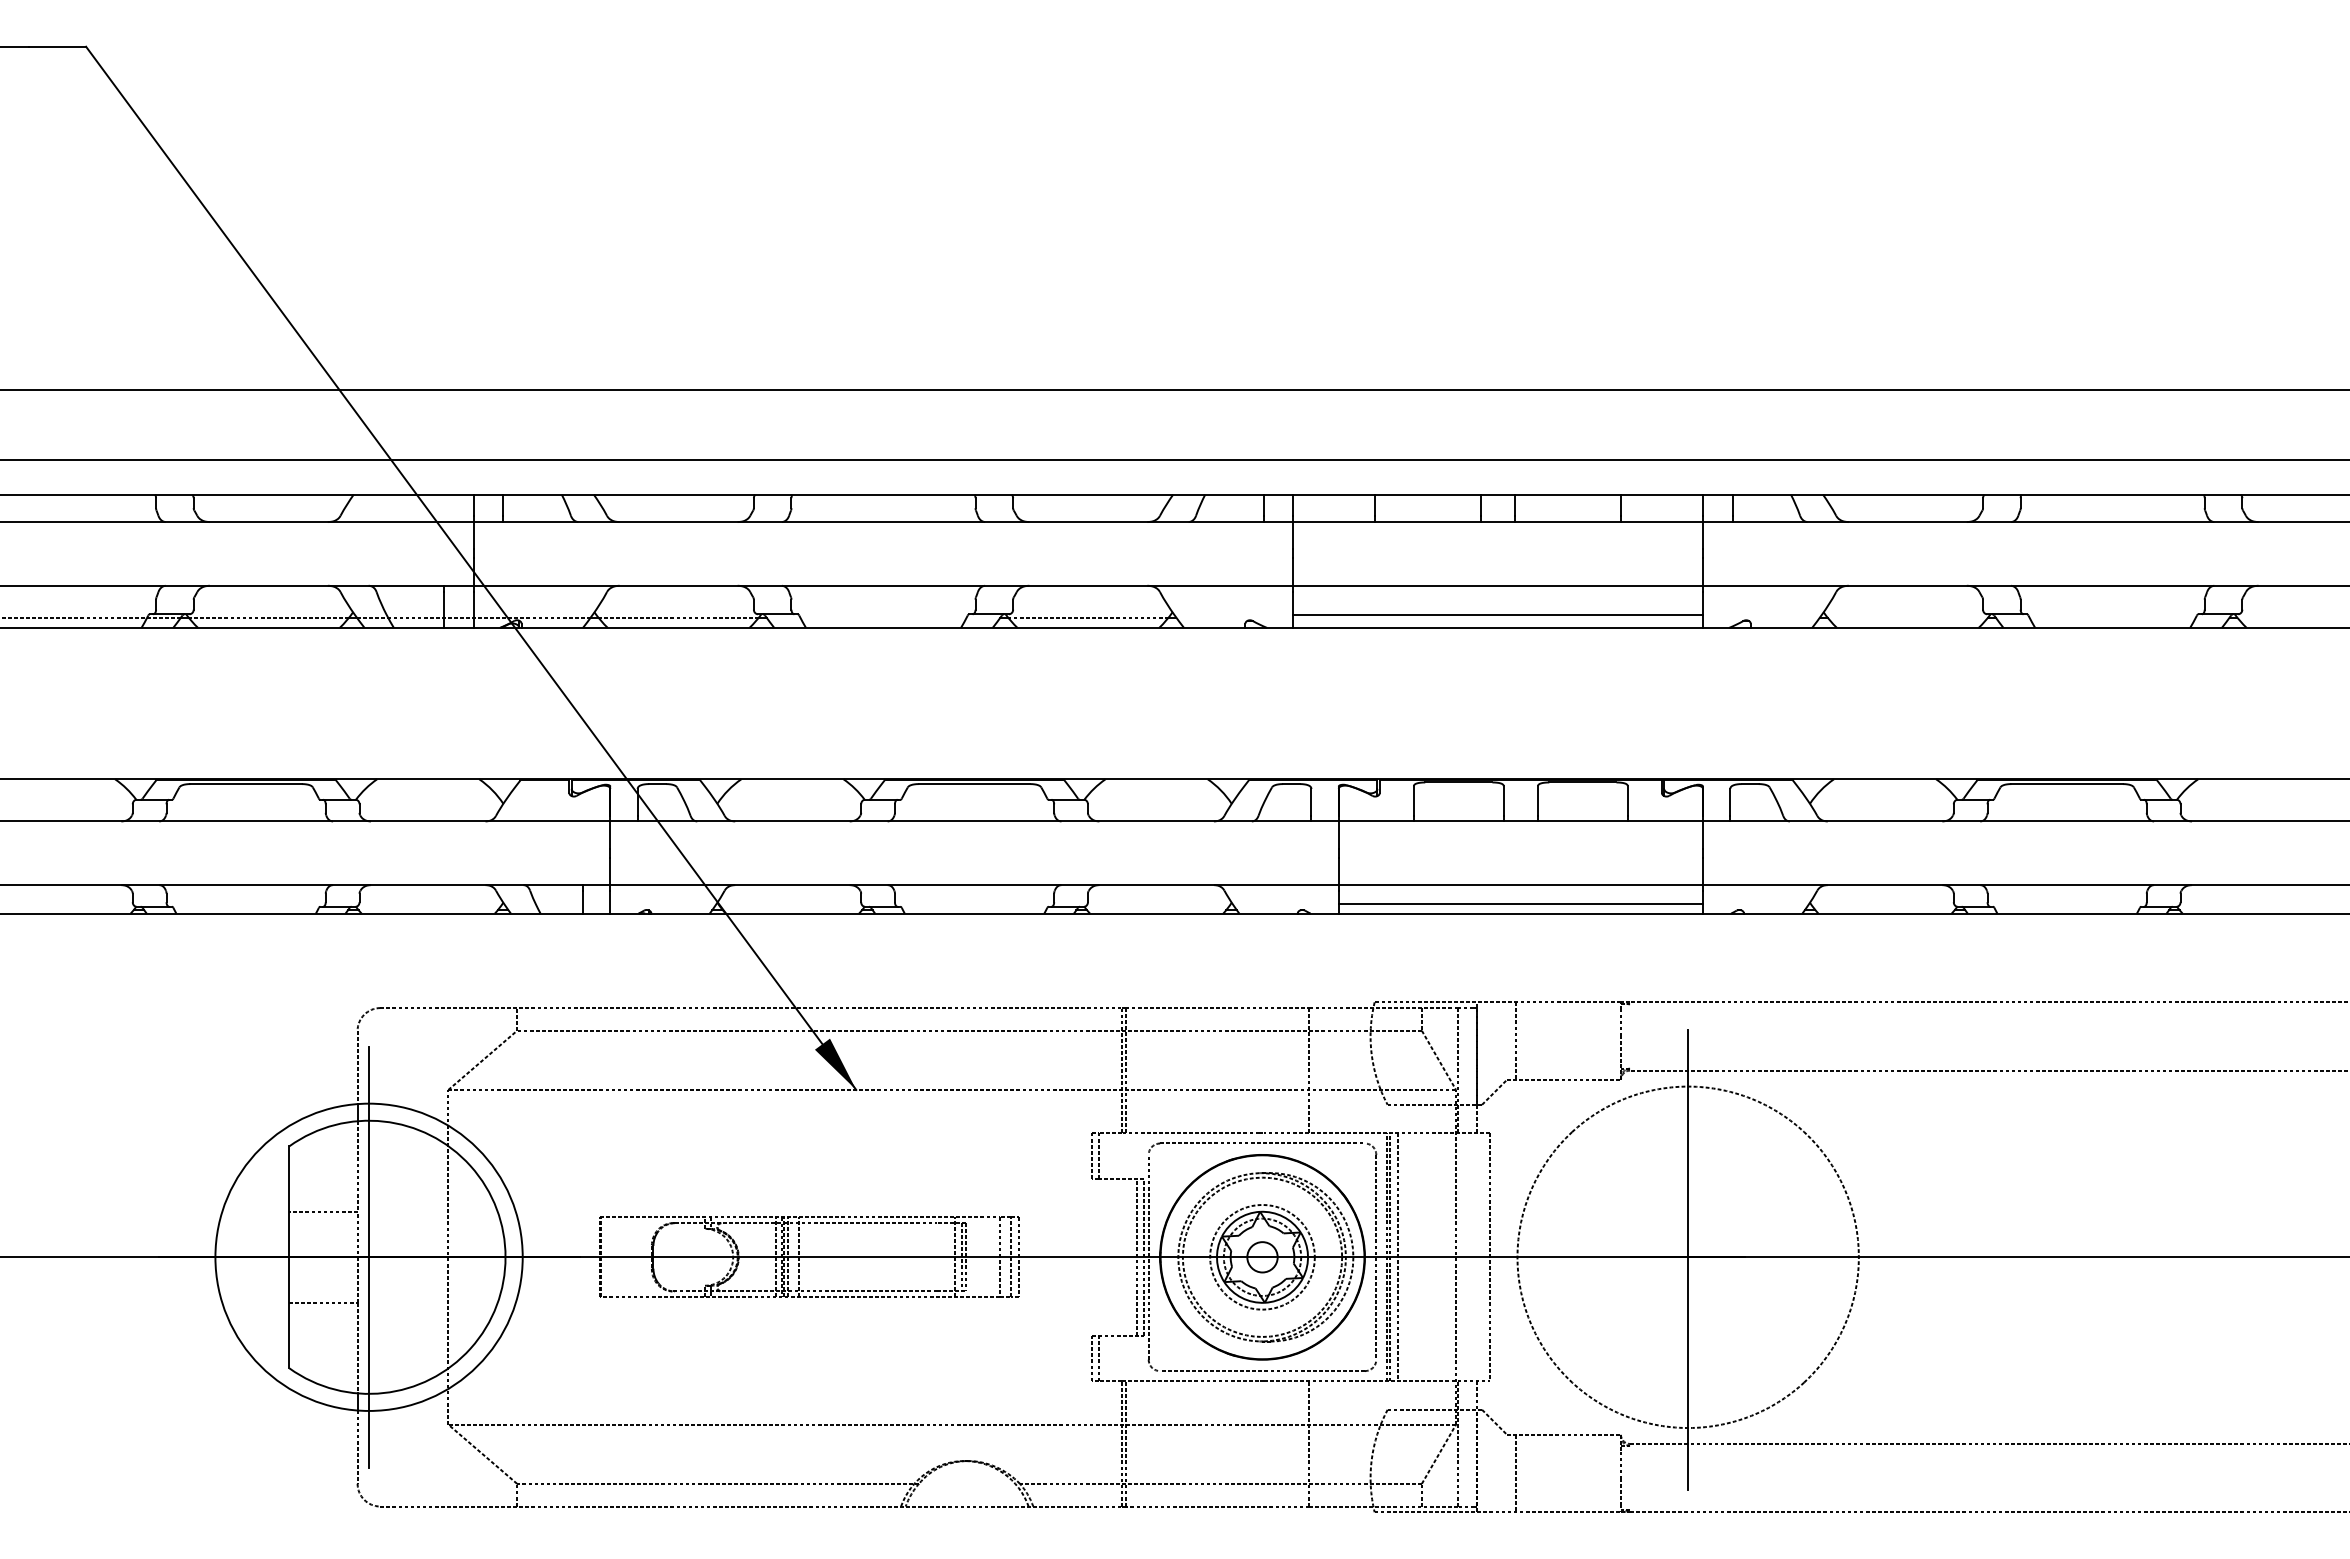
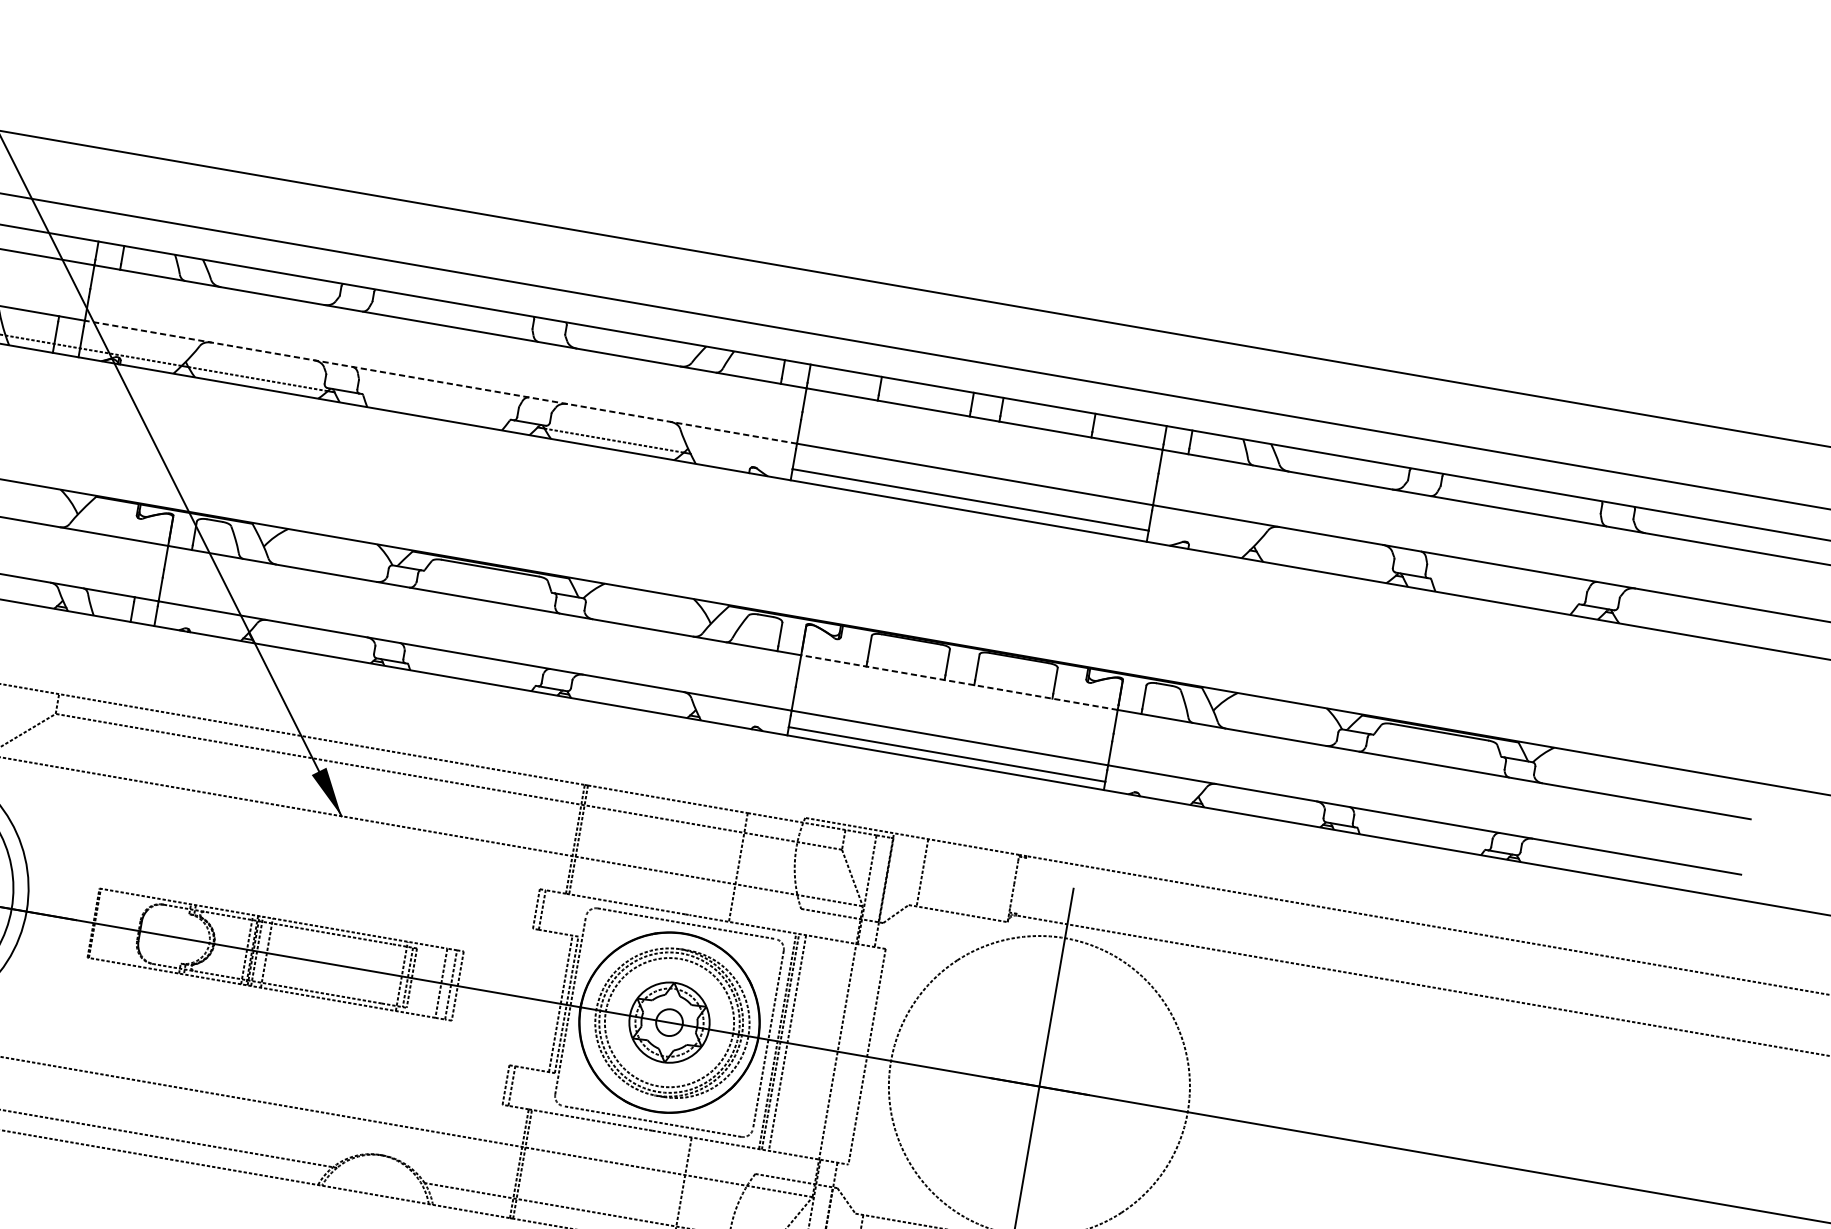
line: (883, 585) -> (440, 381), solid -> dashed
line: (1520, 821) -> (959, 682), solid -> dashed
circle: (1262, 1256) -> (669, 1021), size x1.4

